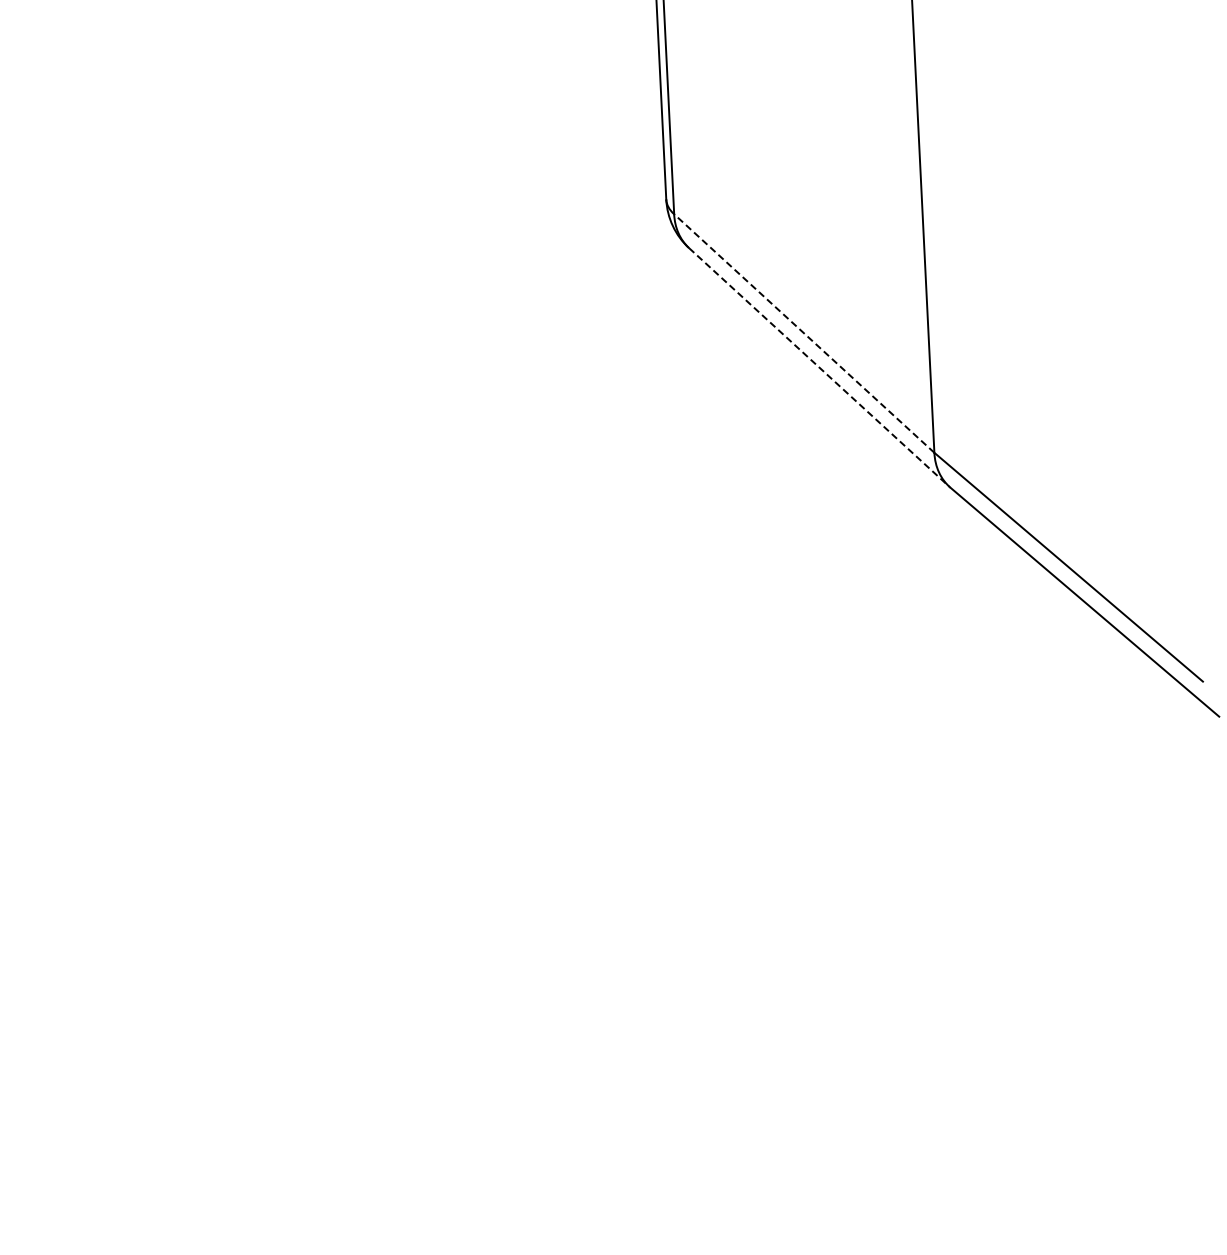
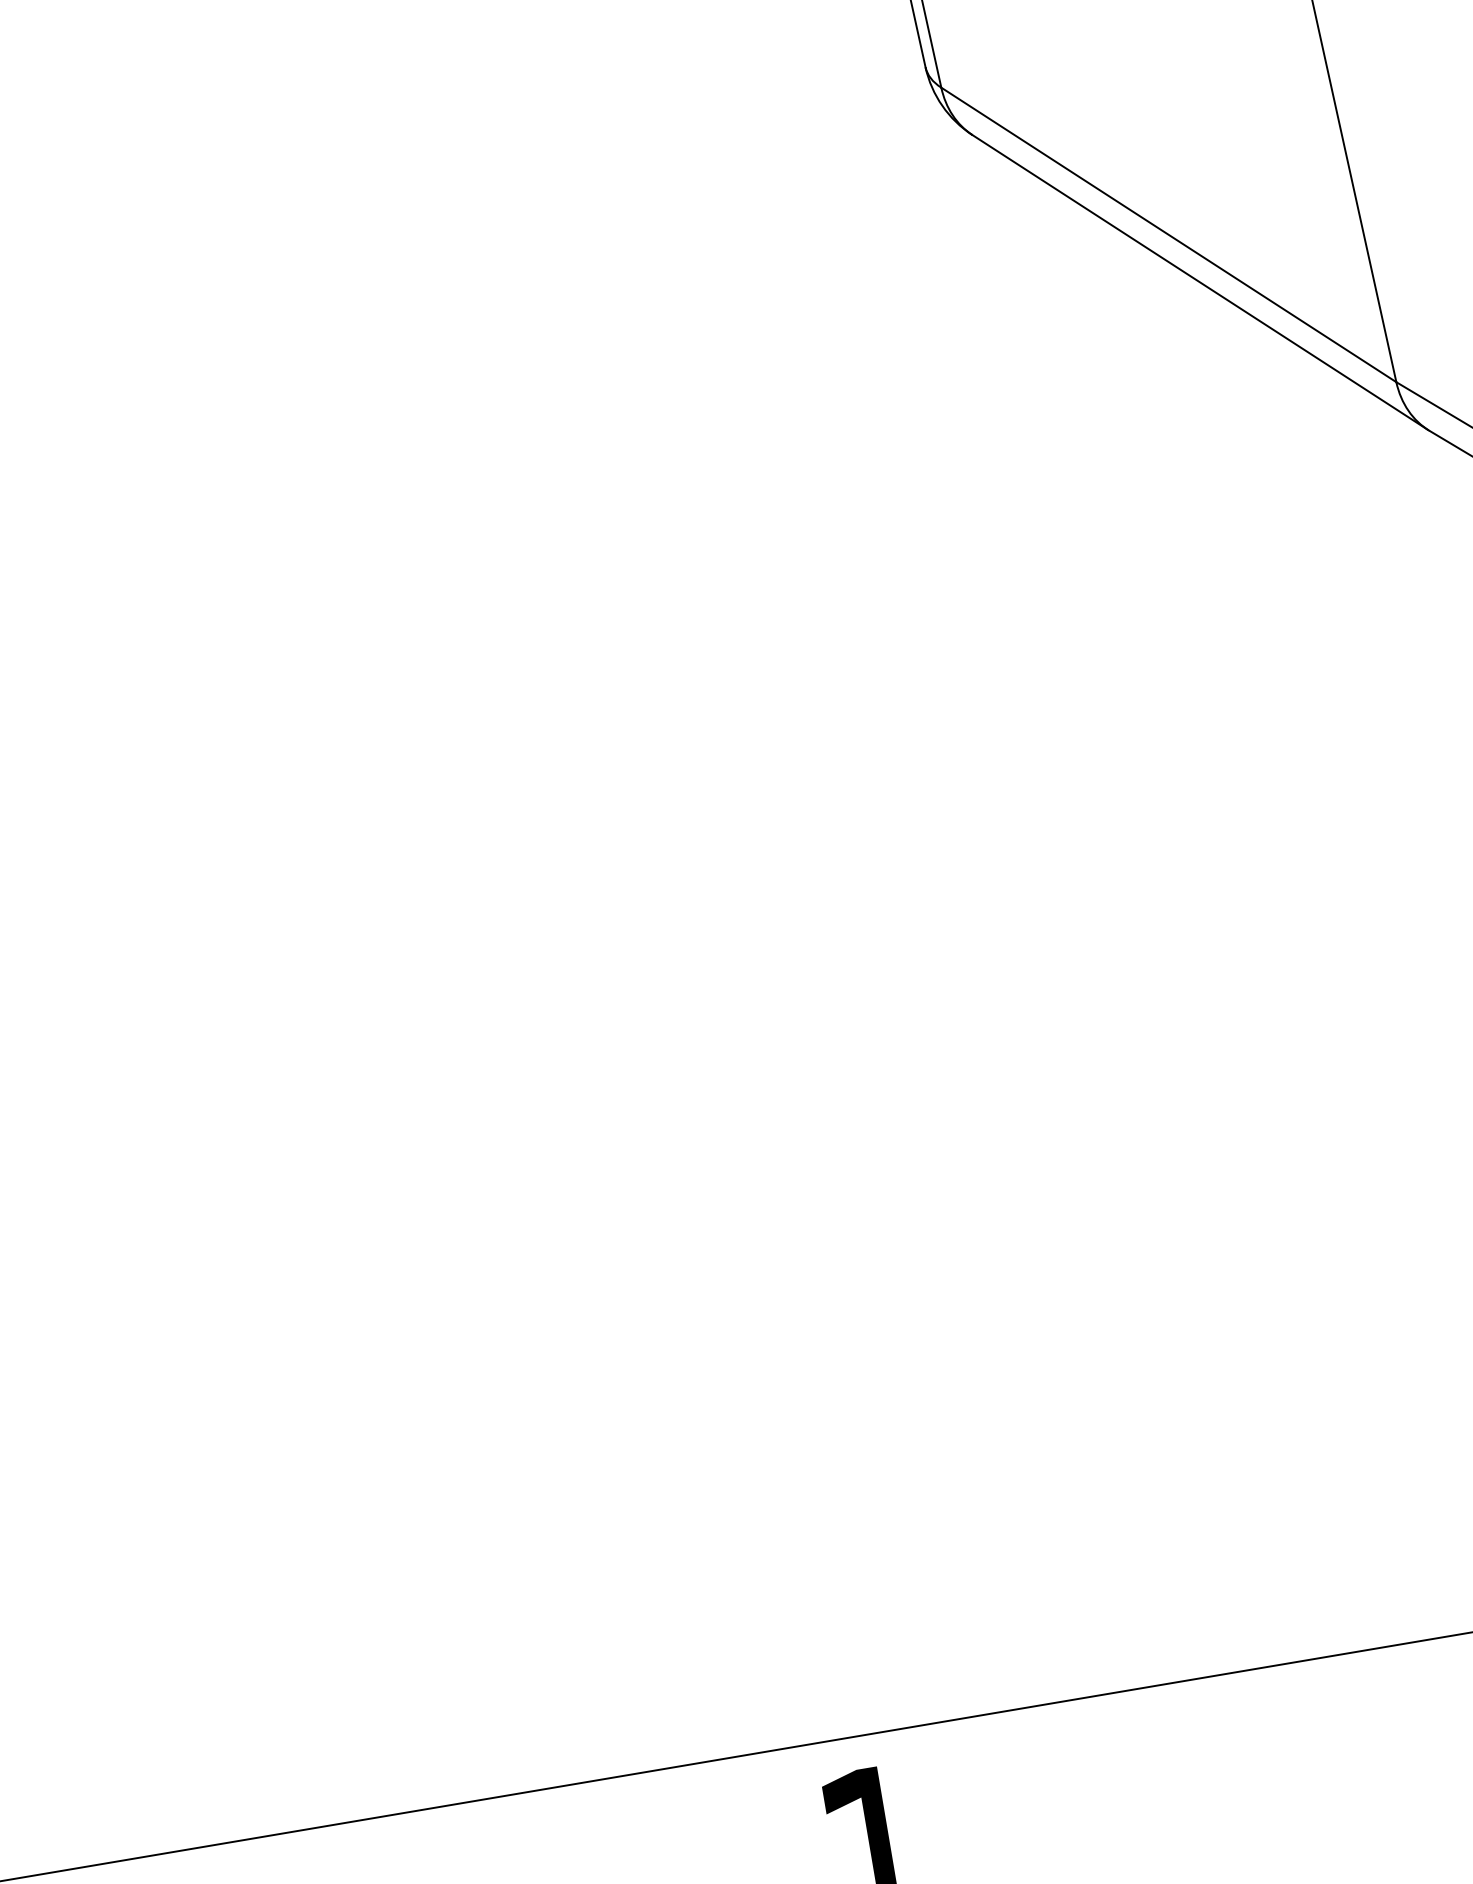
line: (803, 333) -> (1167, 235), dashed -> solid
line: (819, 367) -> (1200, 282), dashed -> solid

